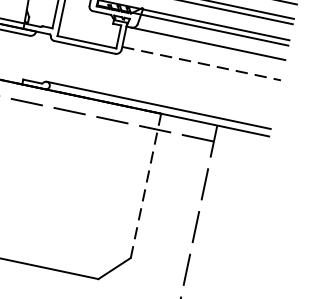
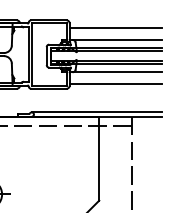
line: (202, 64) -> (116, 84), dashed -> solid
line: (146, 185) -> (99, 158), dashed -> solid

